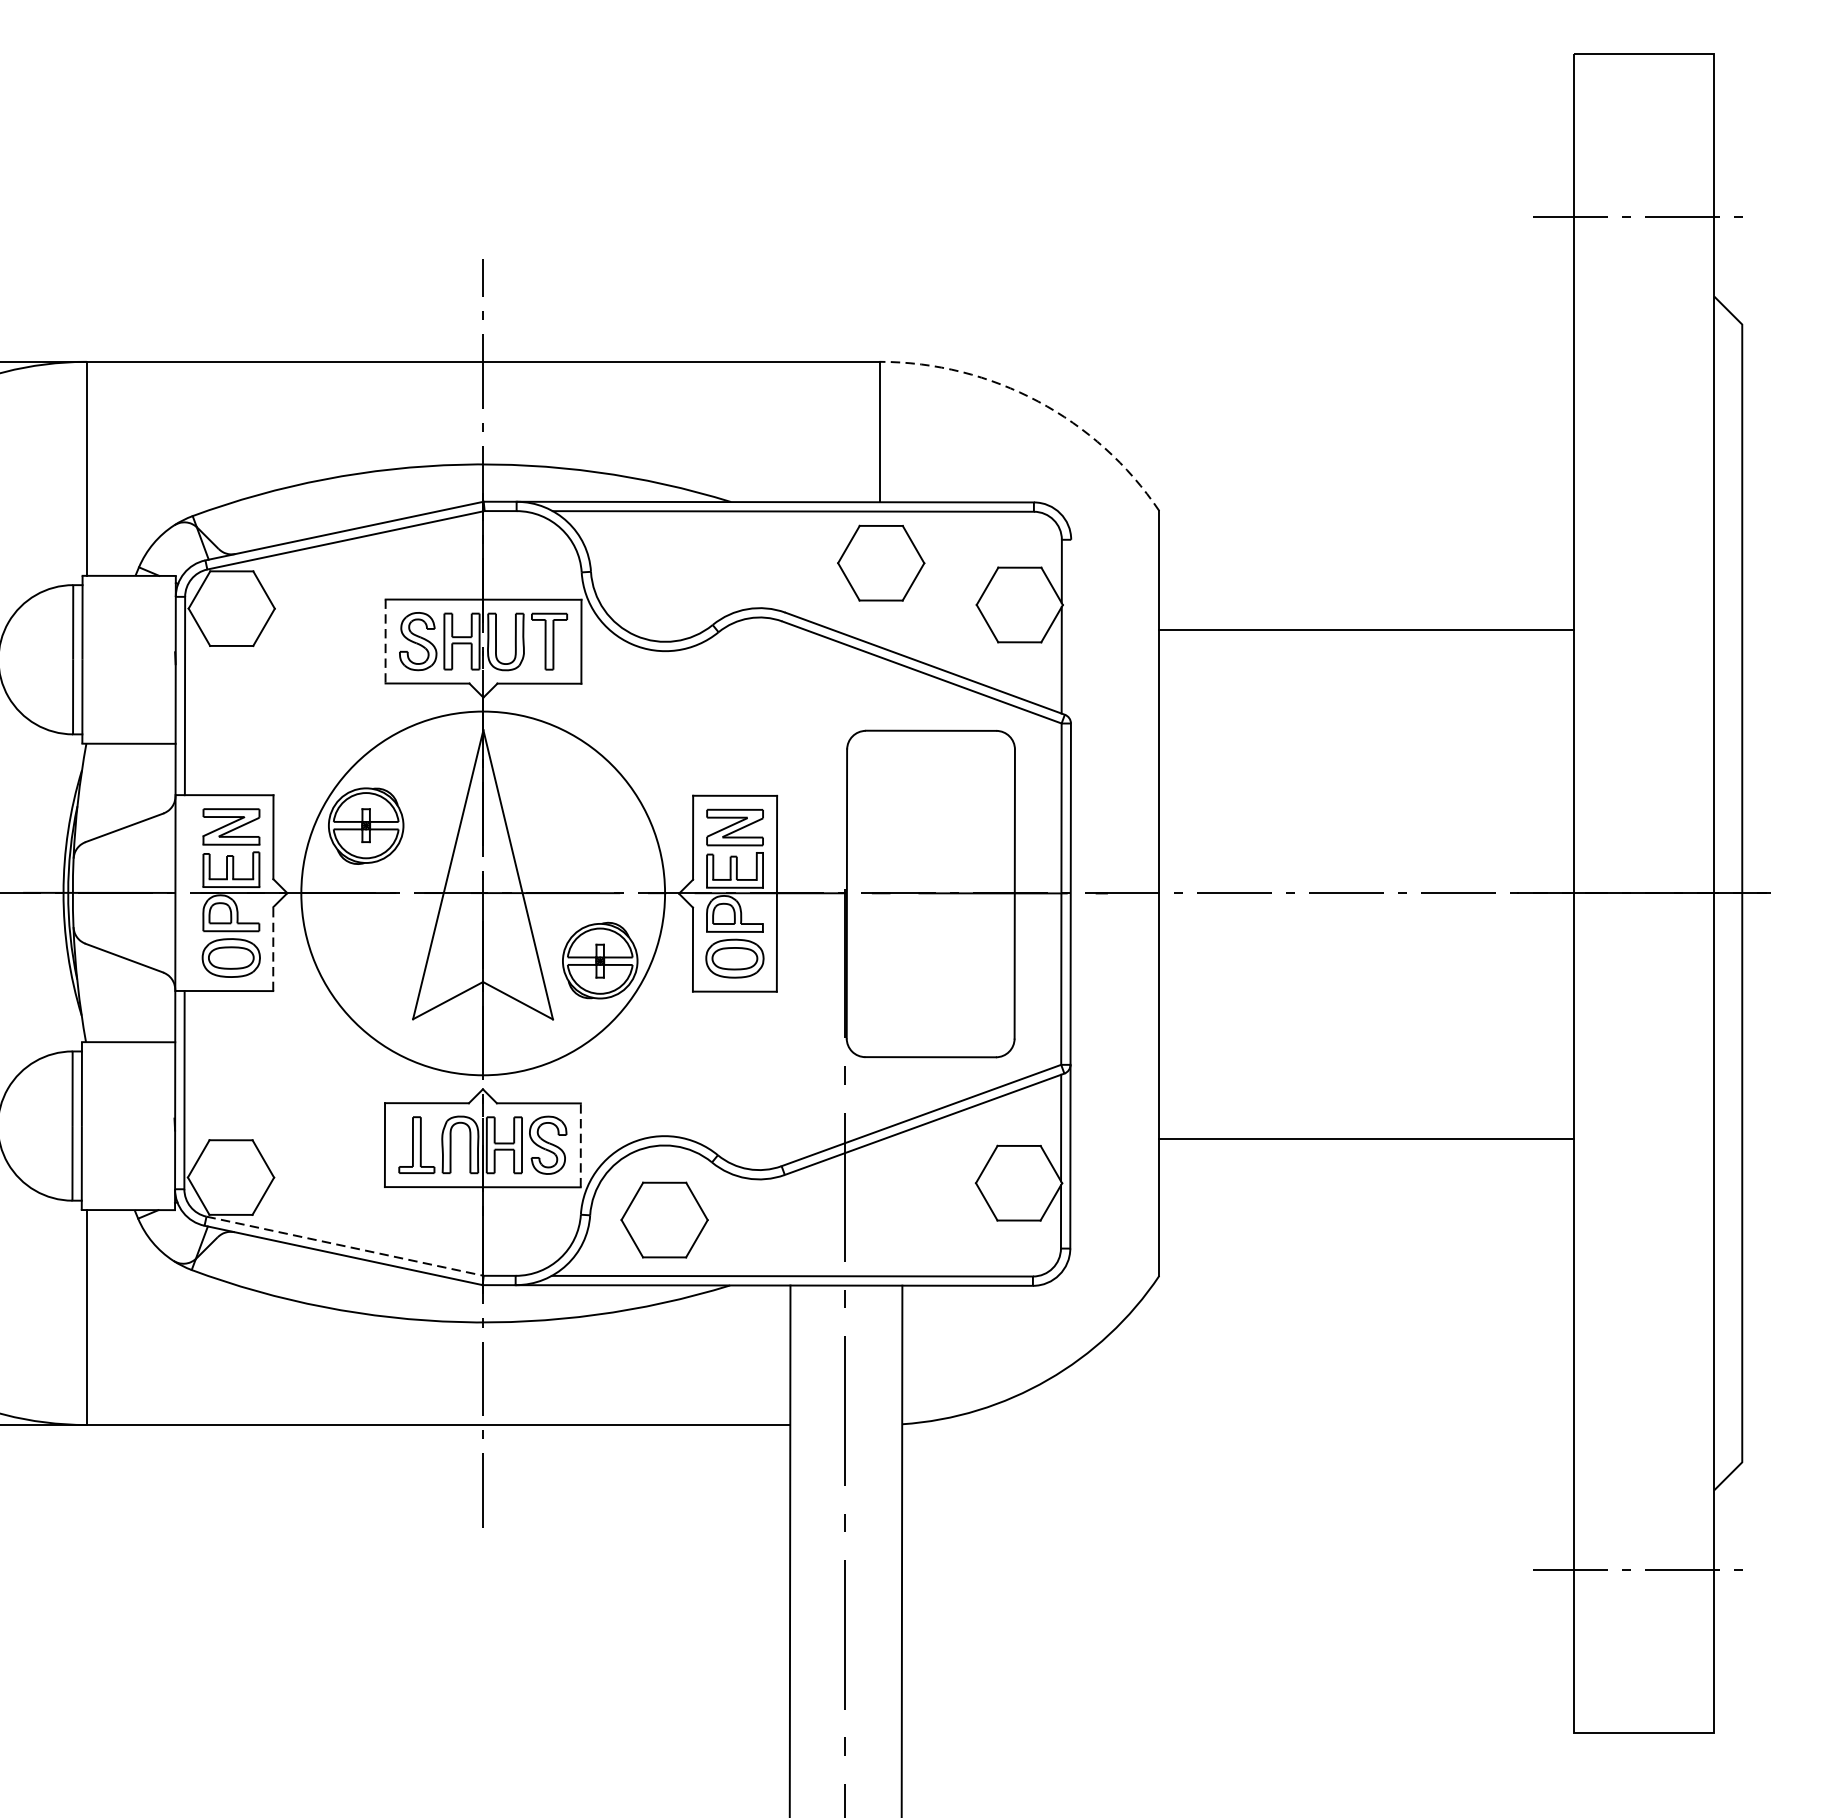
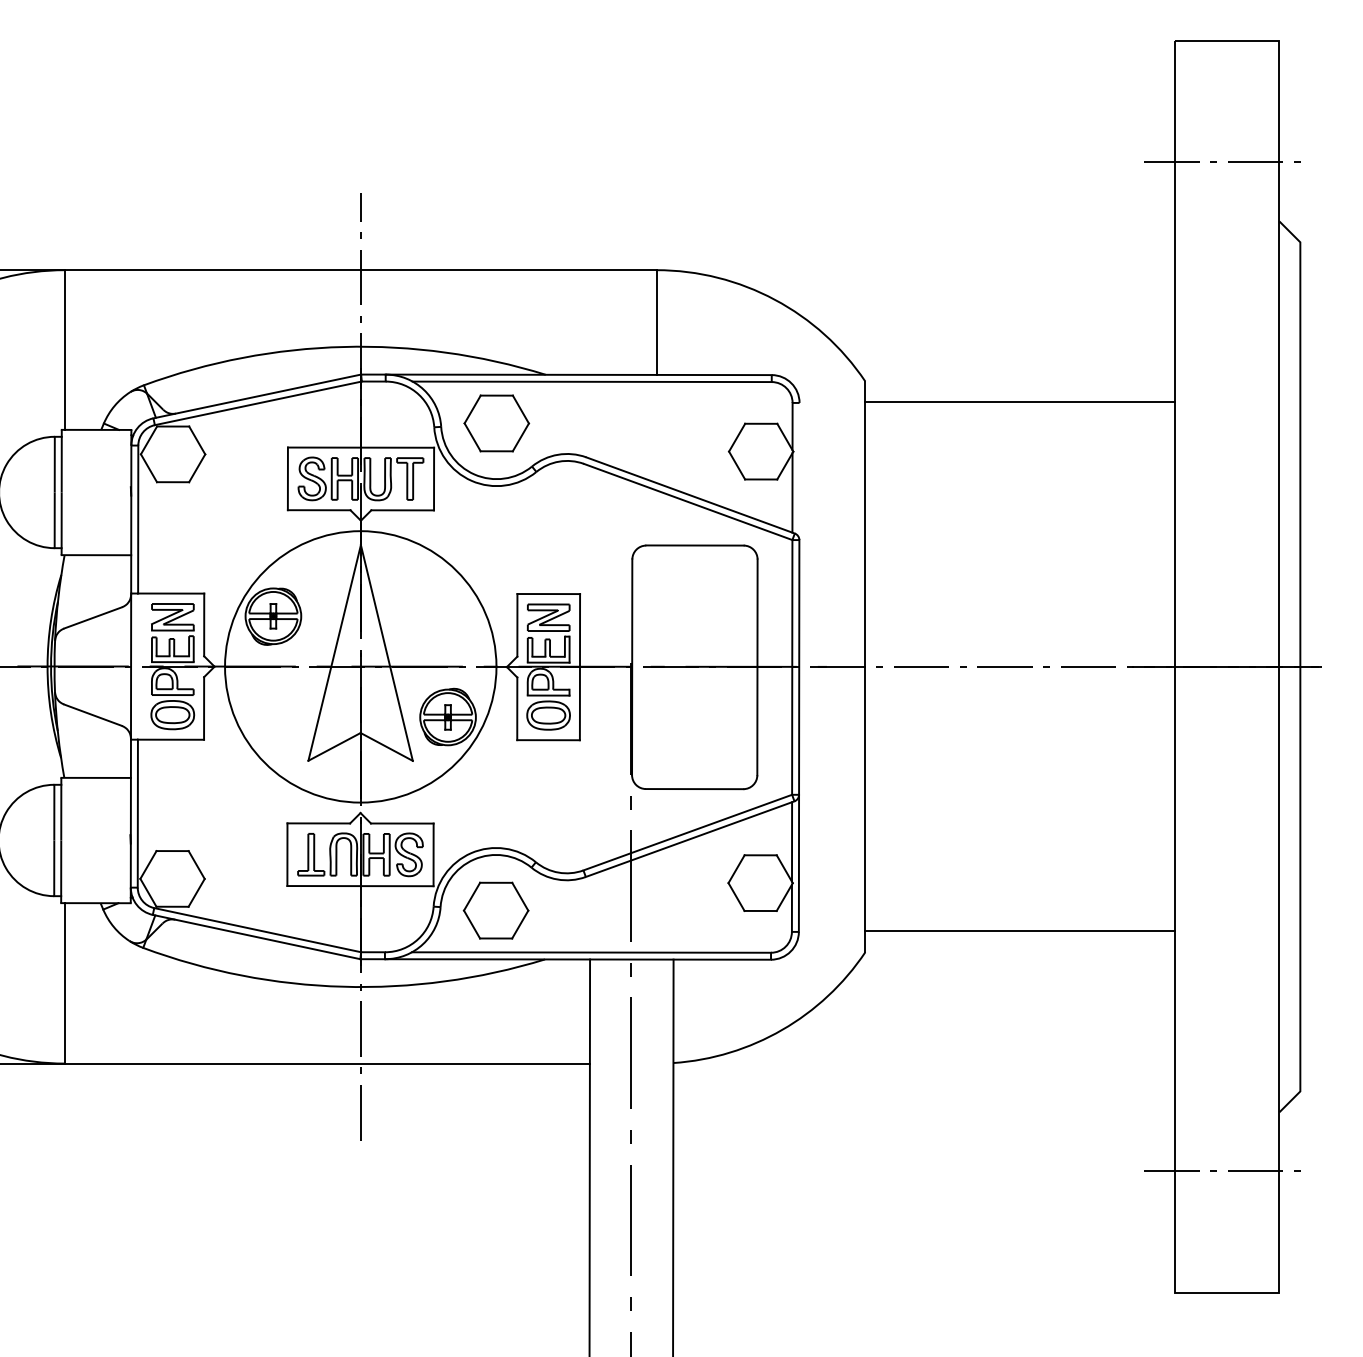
arc: (1037, 401) -> (774, 299), dashed -> solid
part: (880, 563) -> (496, 423), moved
line: (1367, 630) -> (1020, 402), moved
line: (385, 642) -> (287, 479), dashed -> solid
line: (273, 947) -> (204, 707), dashed -> solid
line: (1367, 1139) -> (1020, 931), moved
line: (580, 1144) -> (433, 854), dashed -> solid
line: (344, 1246) -> (257, 930), dashed -> solid

